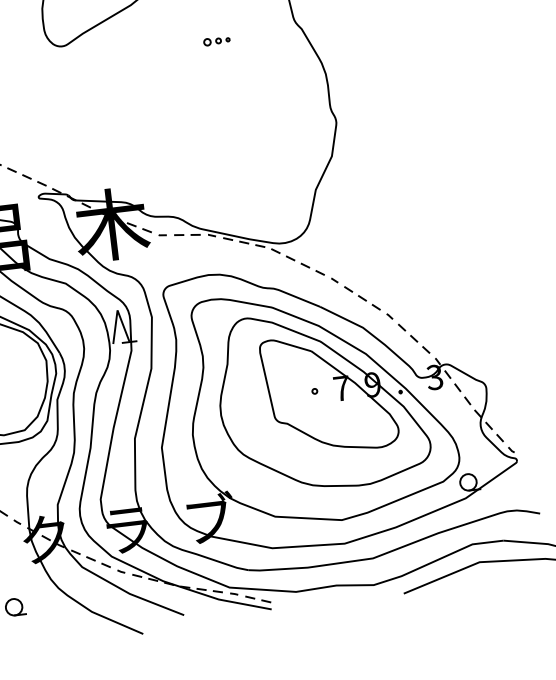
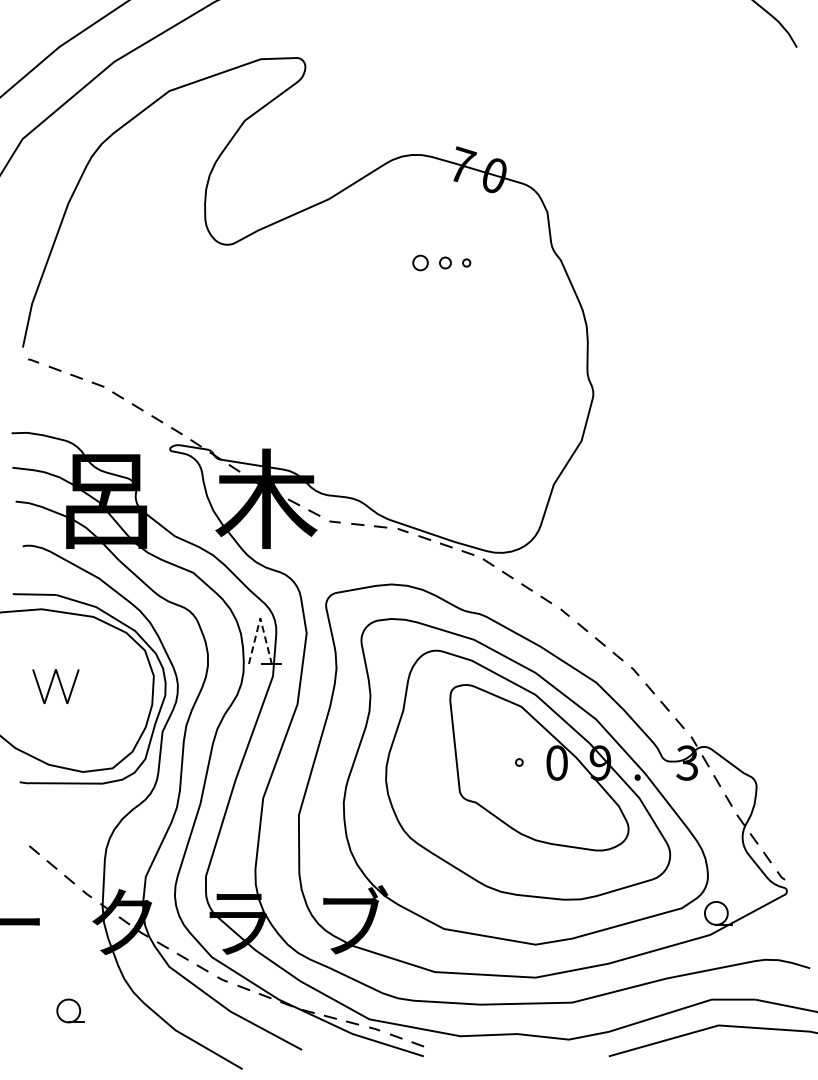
part: (216, 40) -> (441, 262), size x1.6
line: (117, 310) -> (260, 618), solid -> dashed
text: (341, 388) -> (556, 762), 7 -> 0

